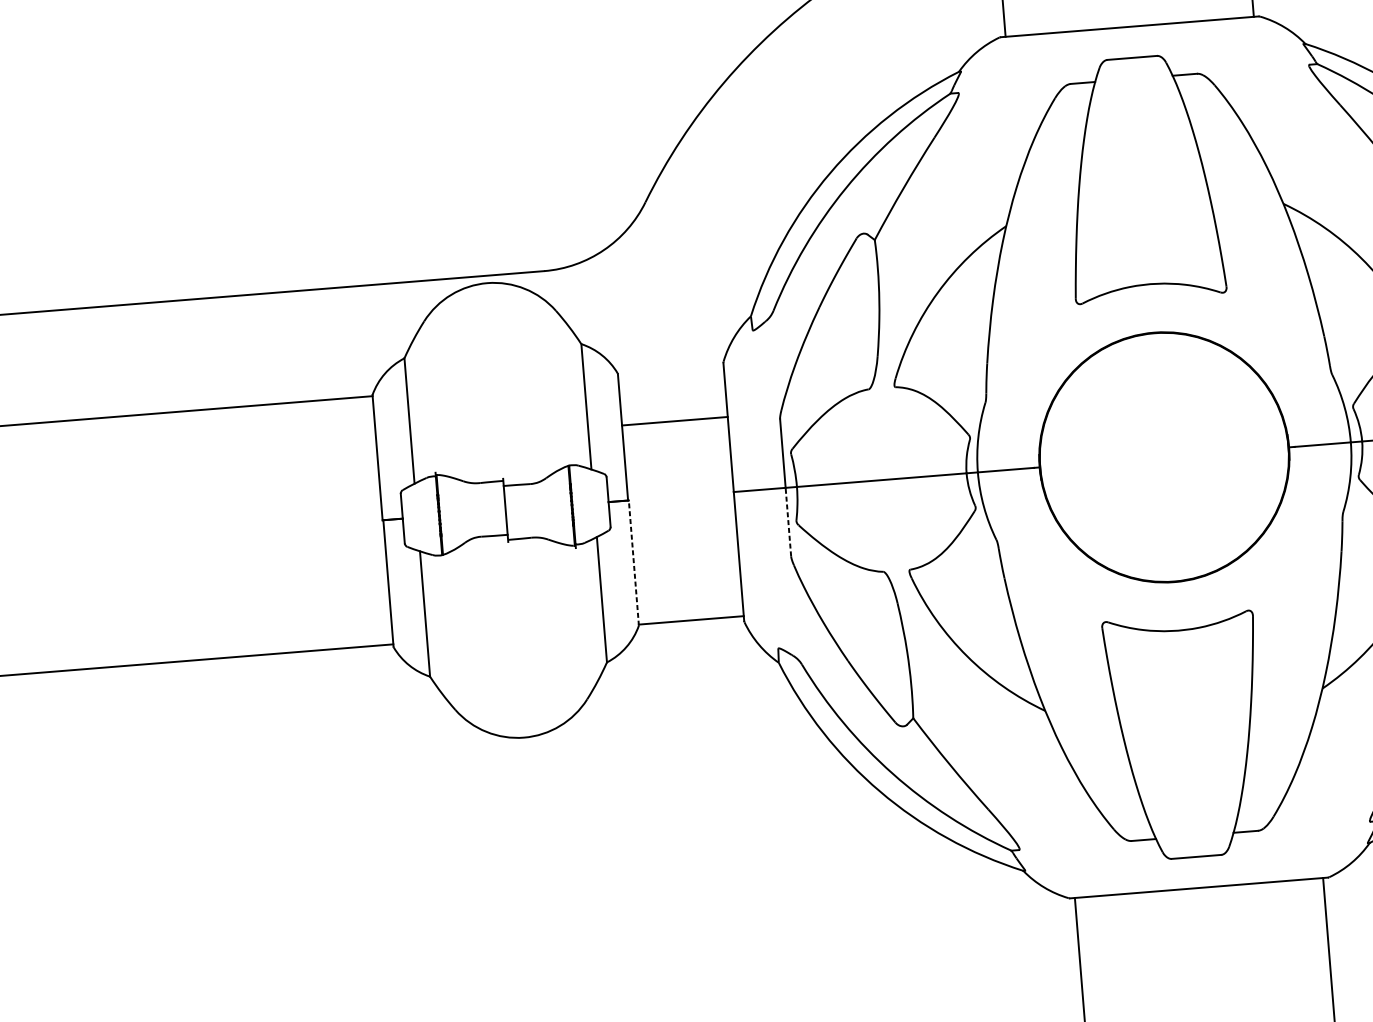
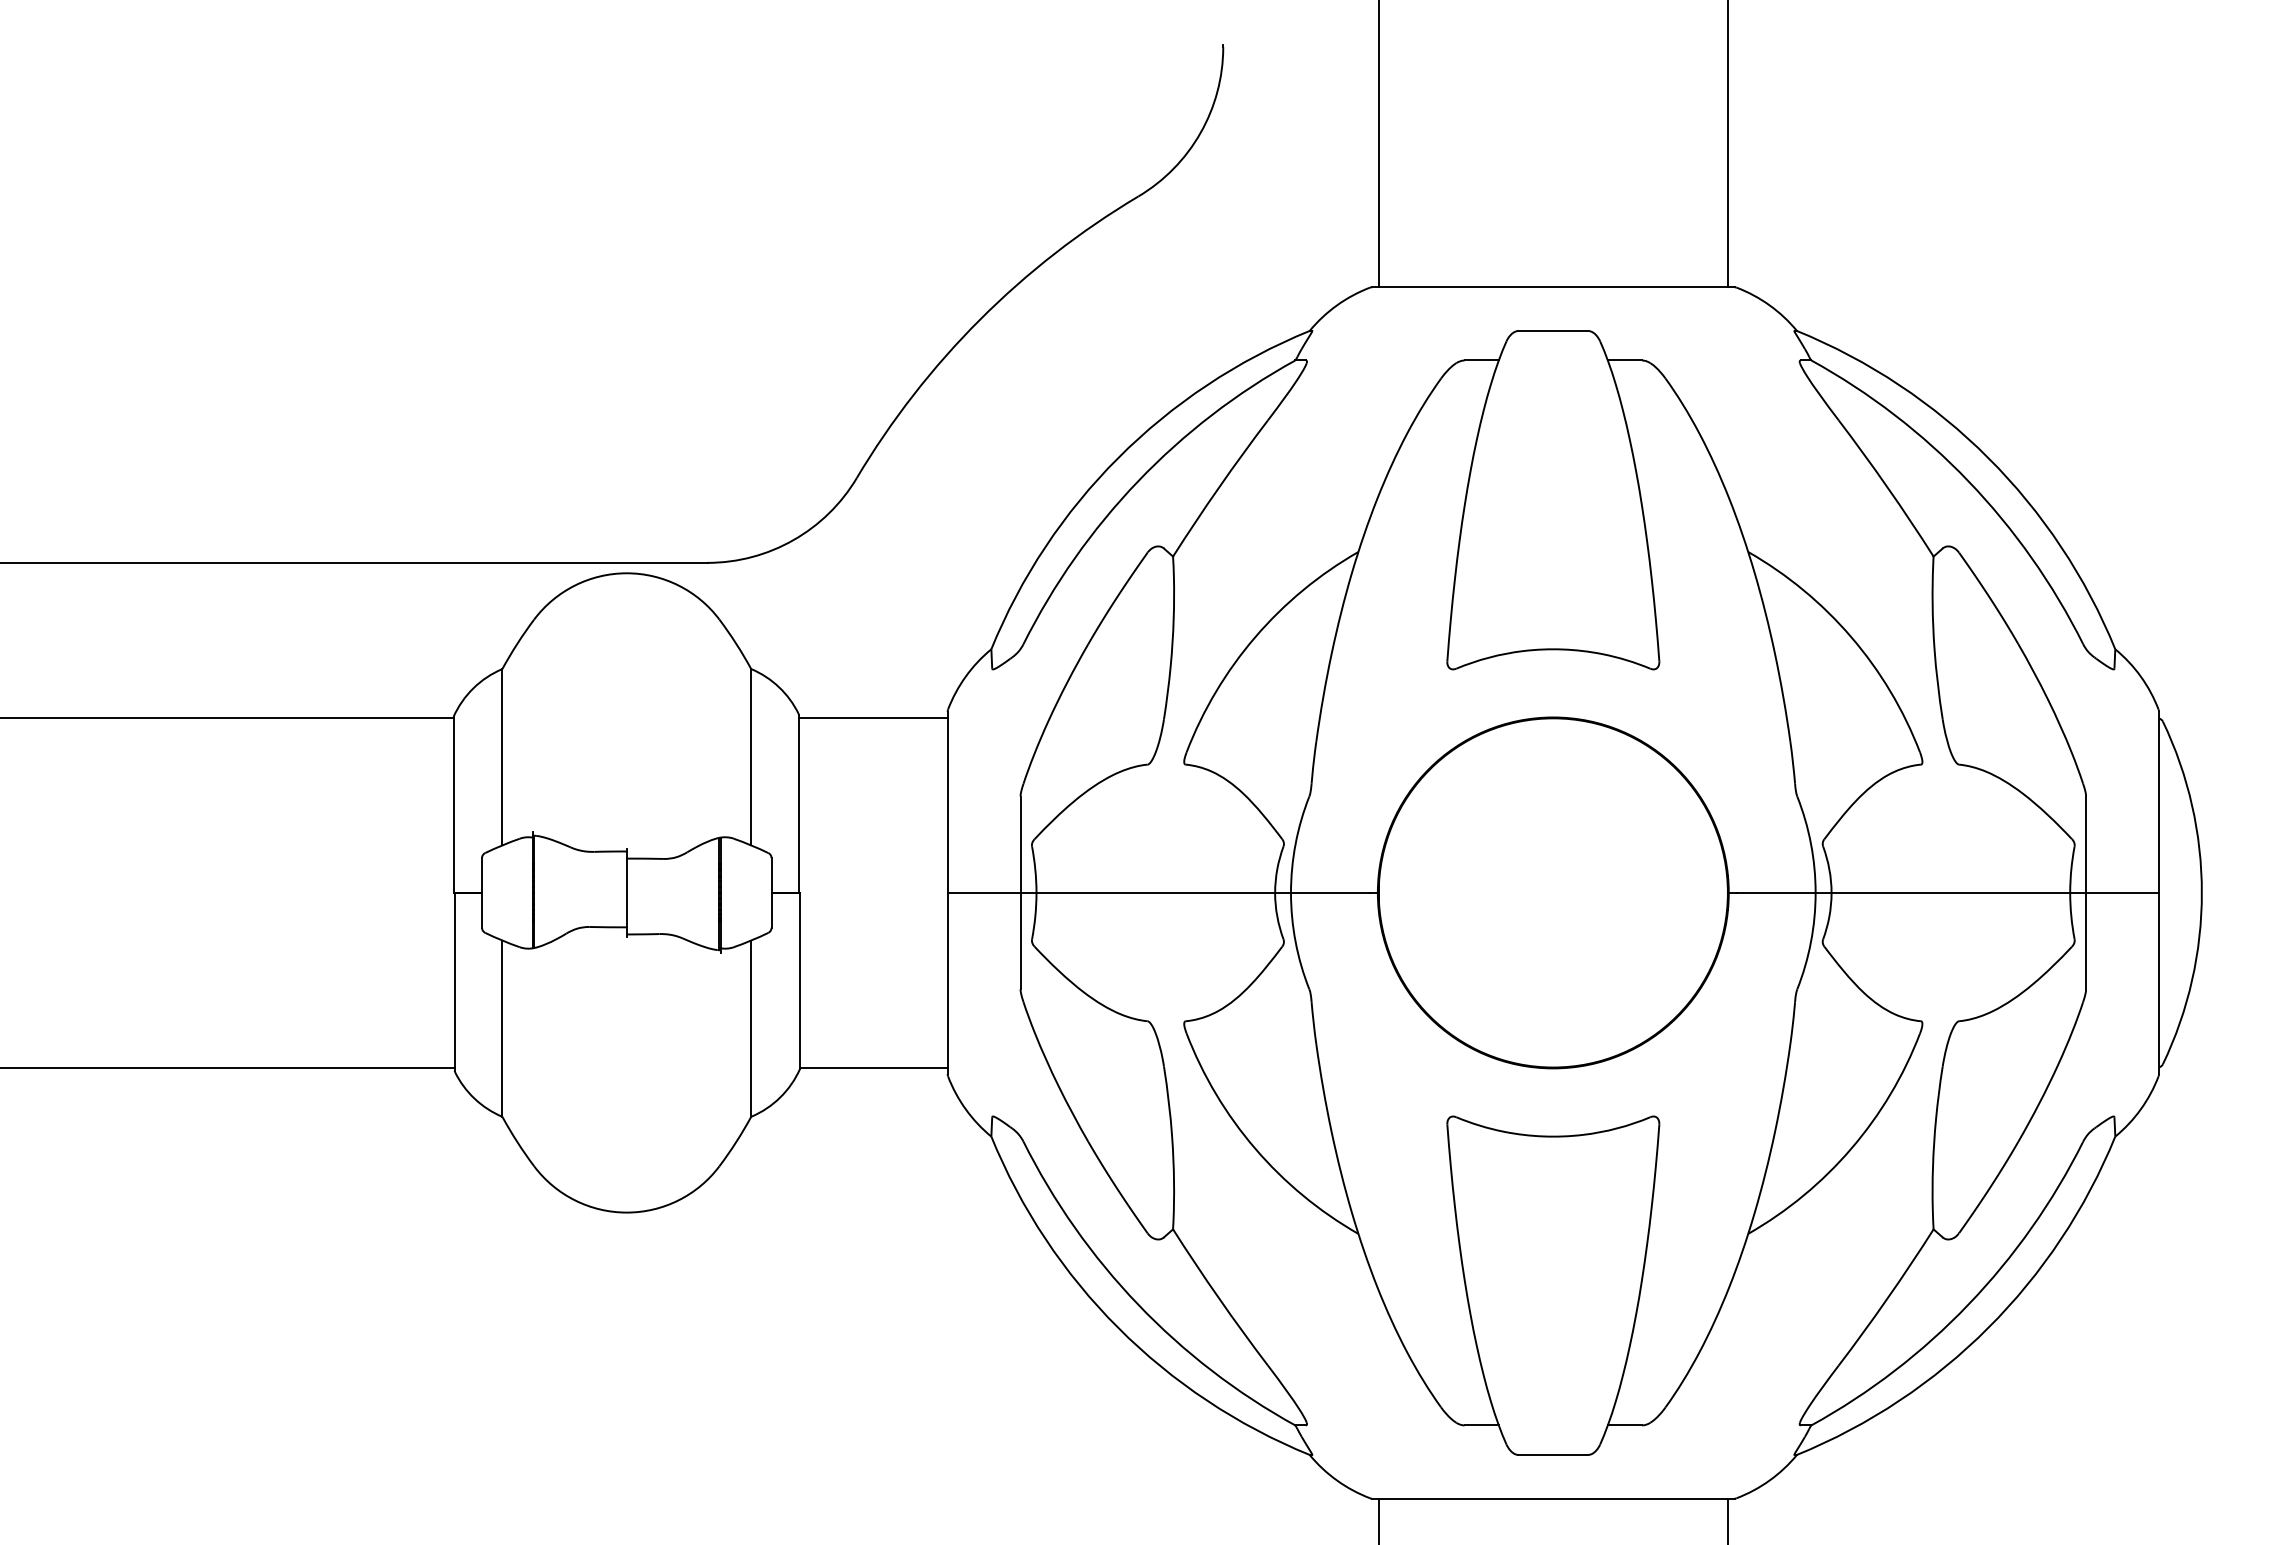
line: (674, 421) -> (872, 718), moved
line: (788, 521) -> (1020, 940), dashed -> solid
line: (634, 562) -> (800, 980), dashed -> solid

